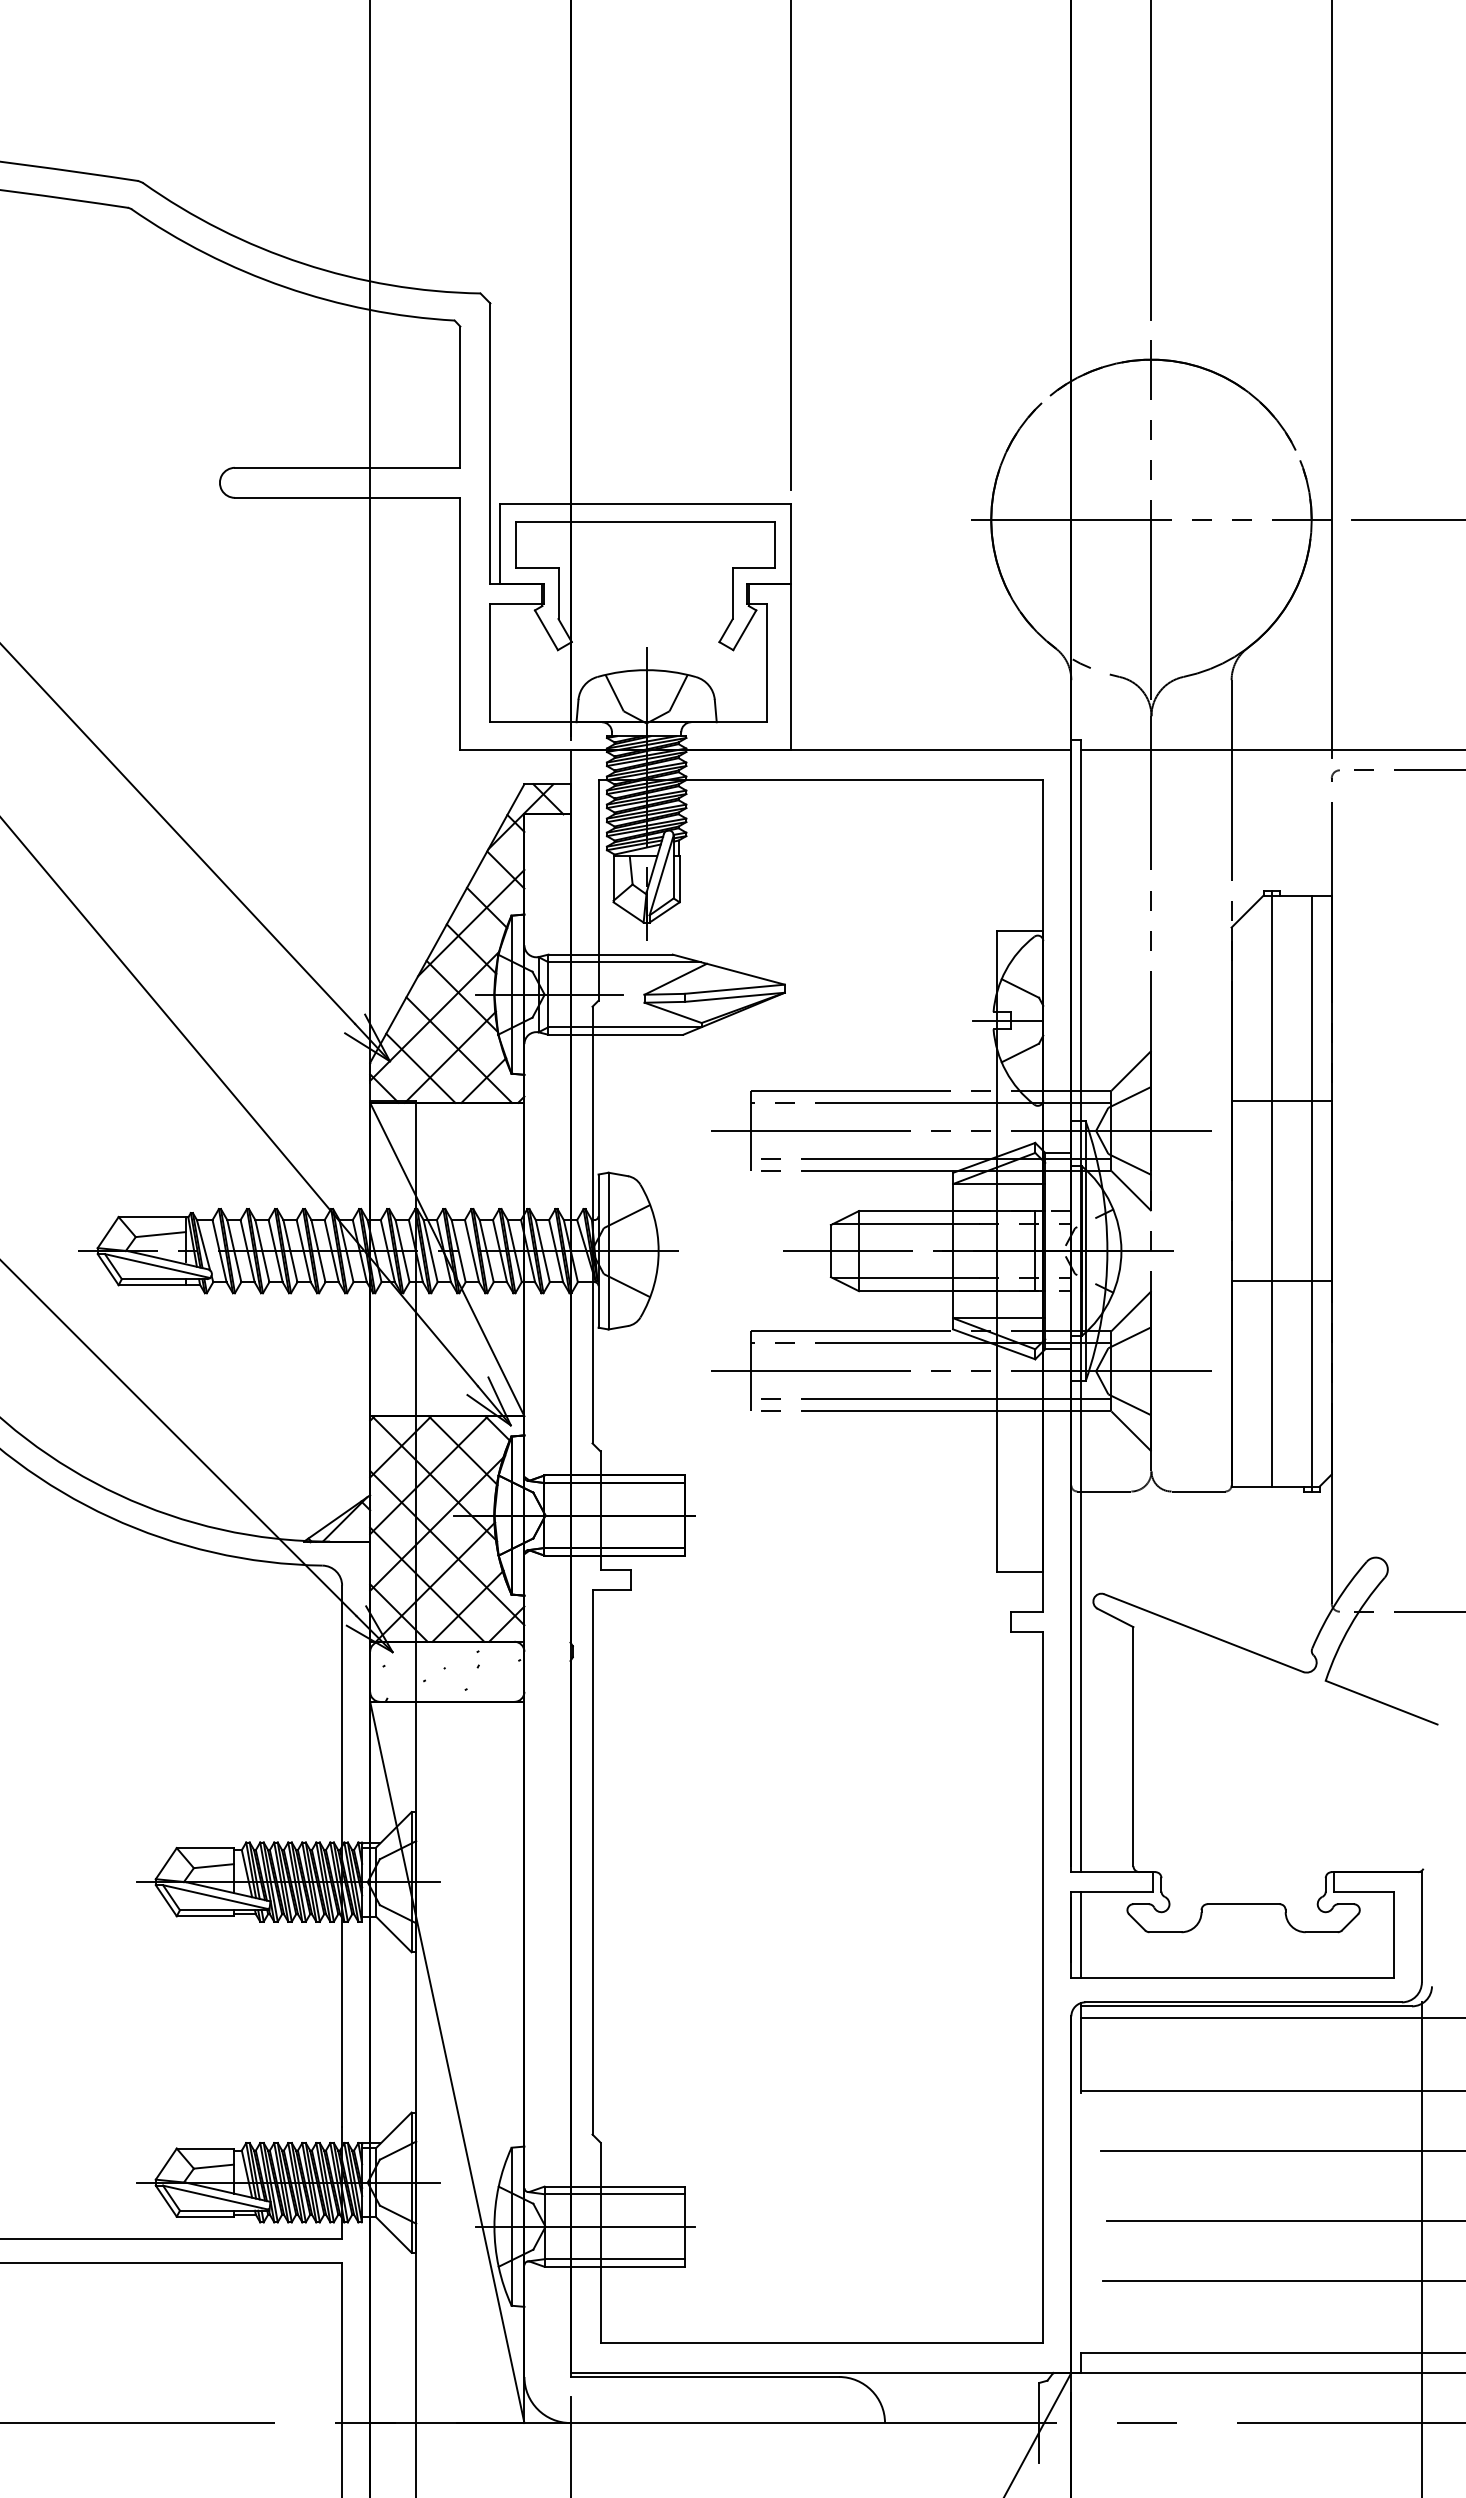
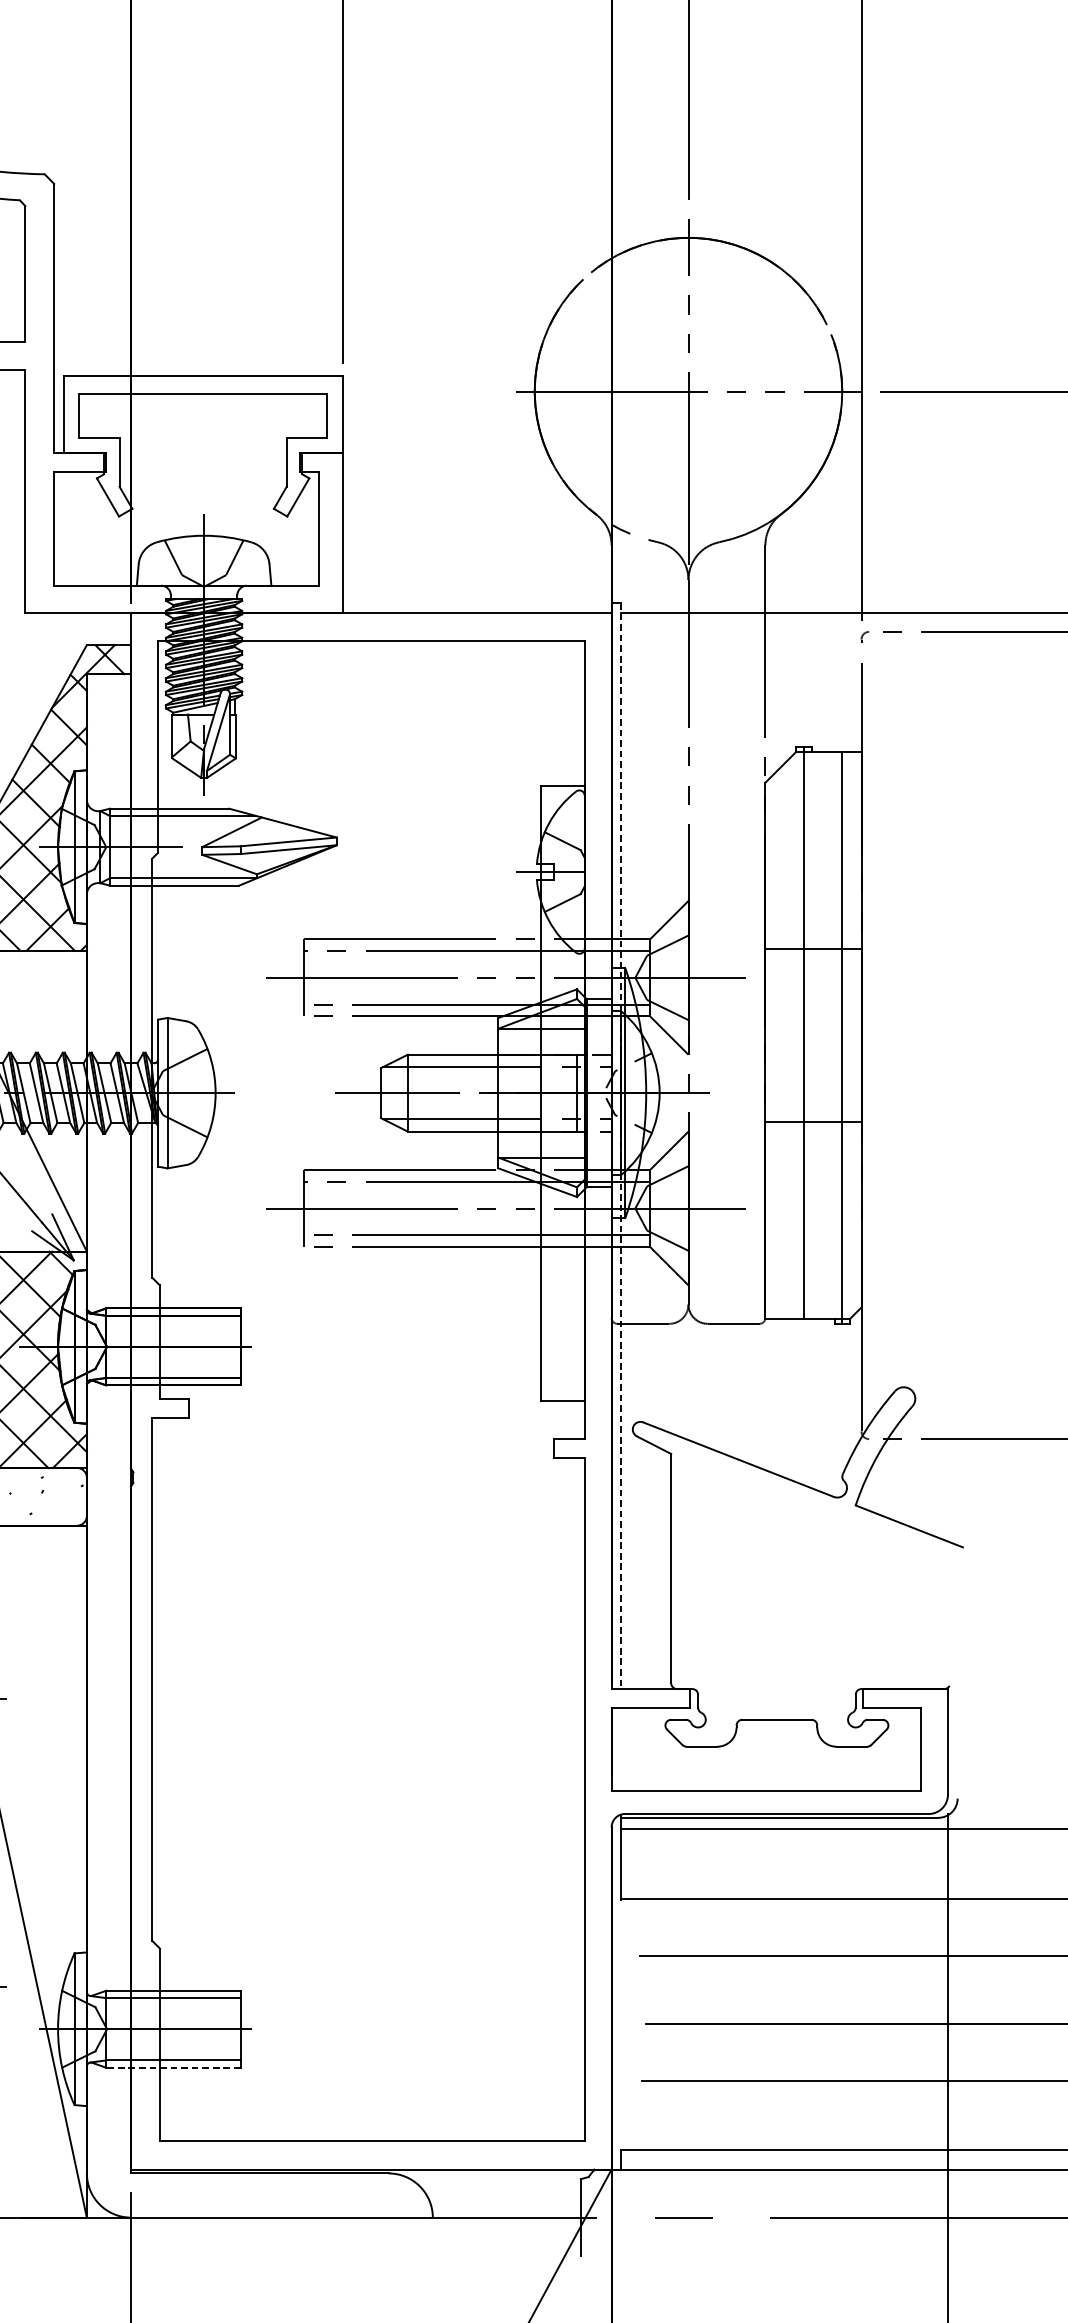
line: (1081, 1306) -> (621, 1146), solid -> dashed
line: (1081, 1935) -> (621, 1749), removed
line: (614, 2266) -> (173, 2067), solid -> dashed

